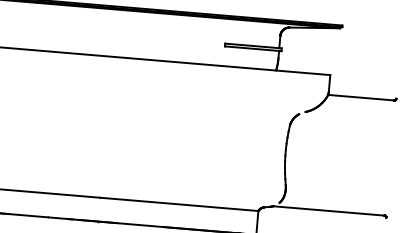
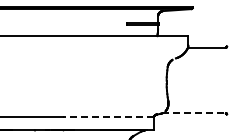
line: (179, 203) -> (108, 116), solid -> dashed
line: (329, 211) -> (194, 113), solid -> dashed

